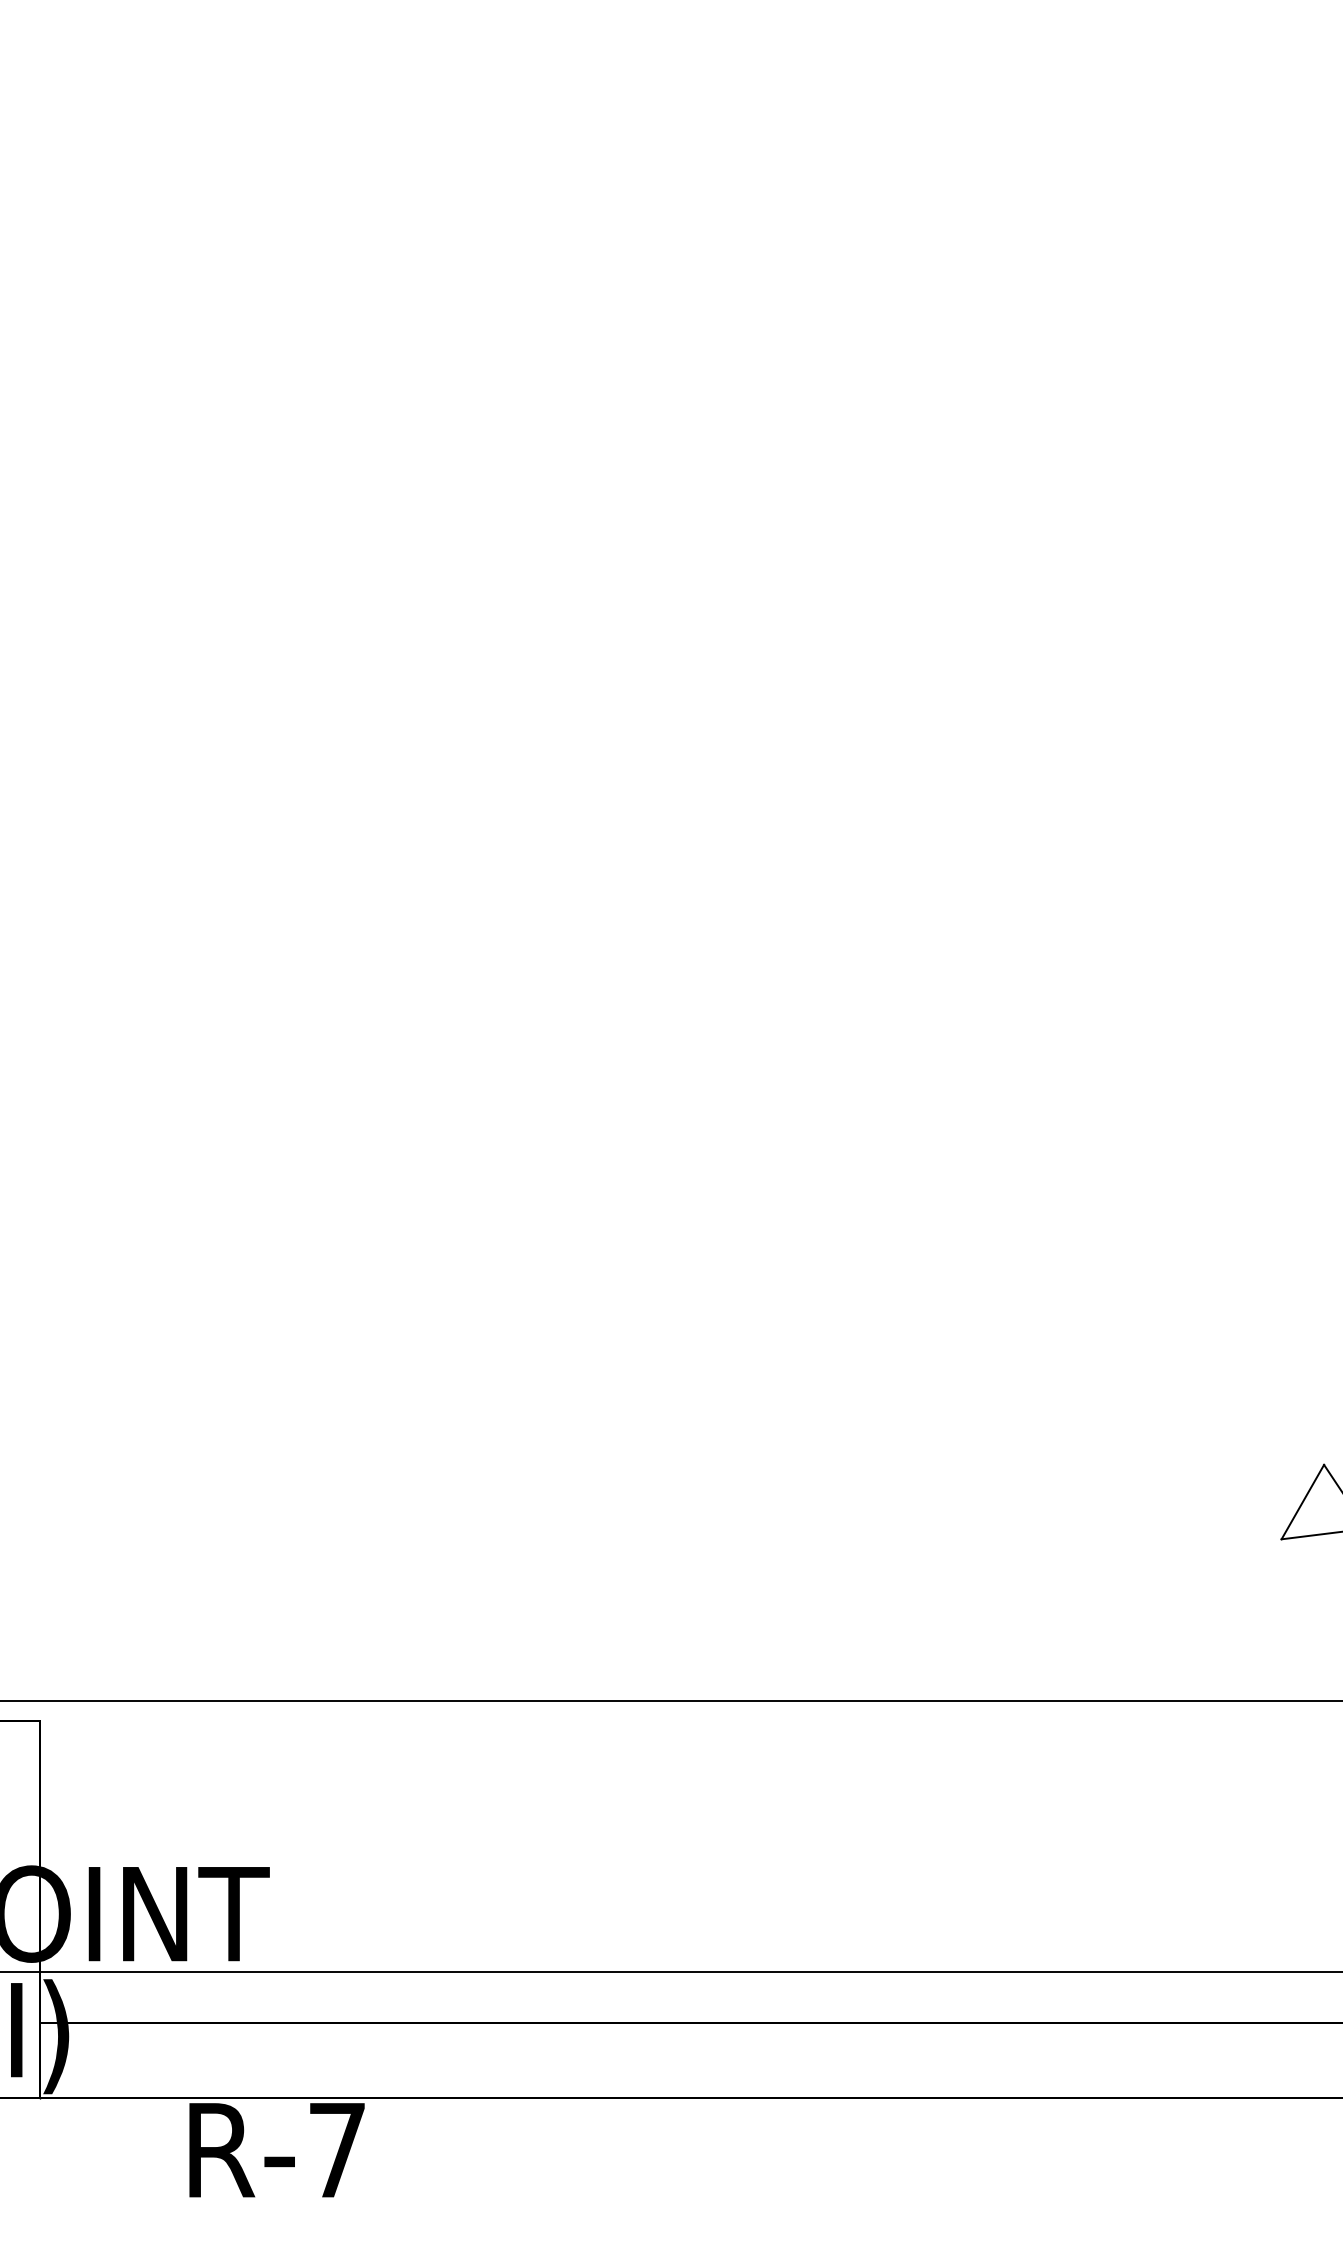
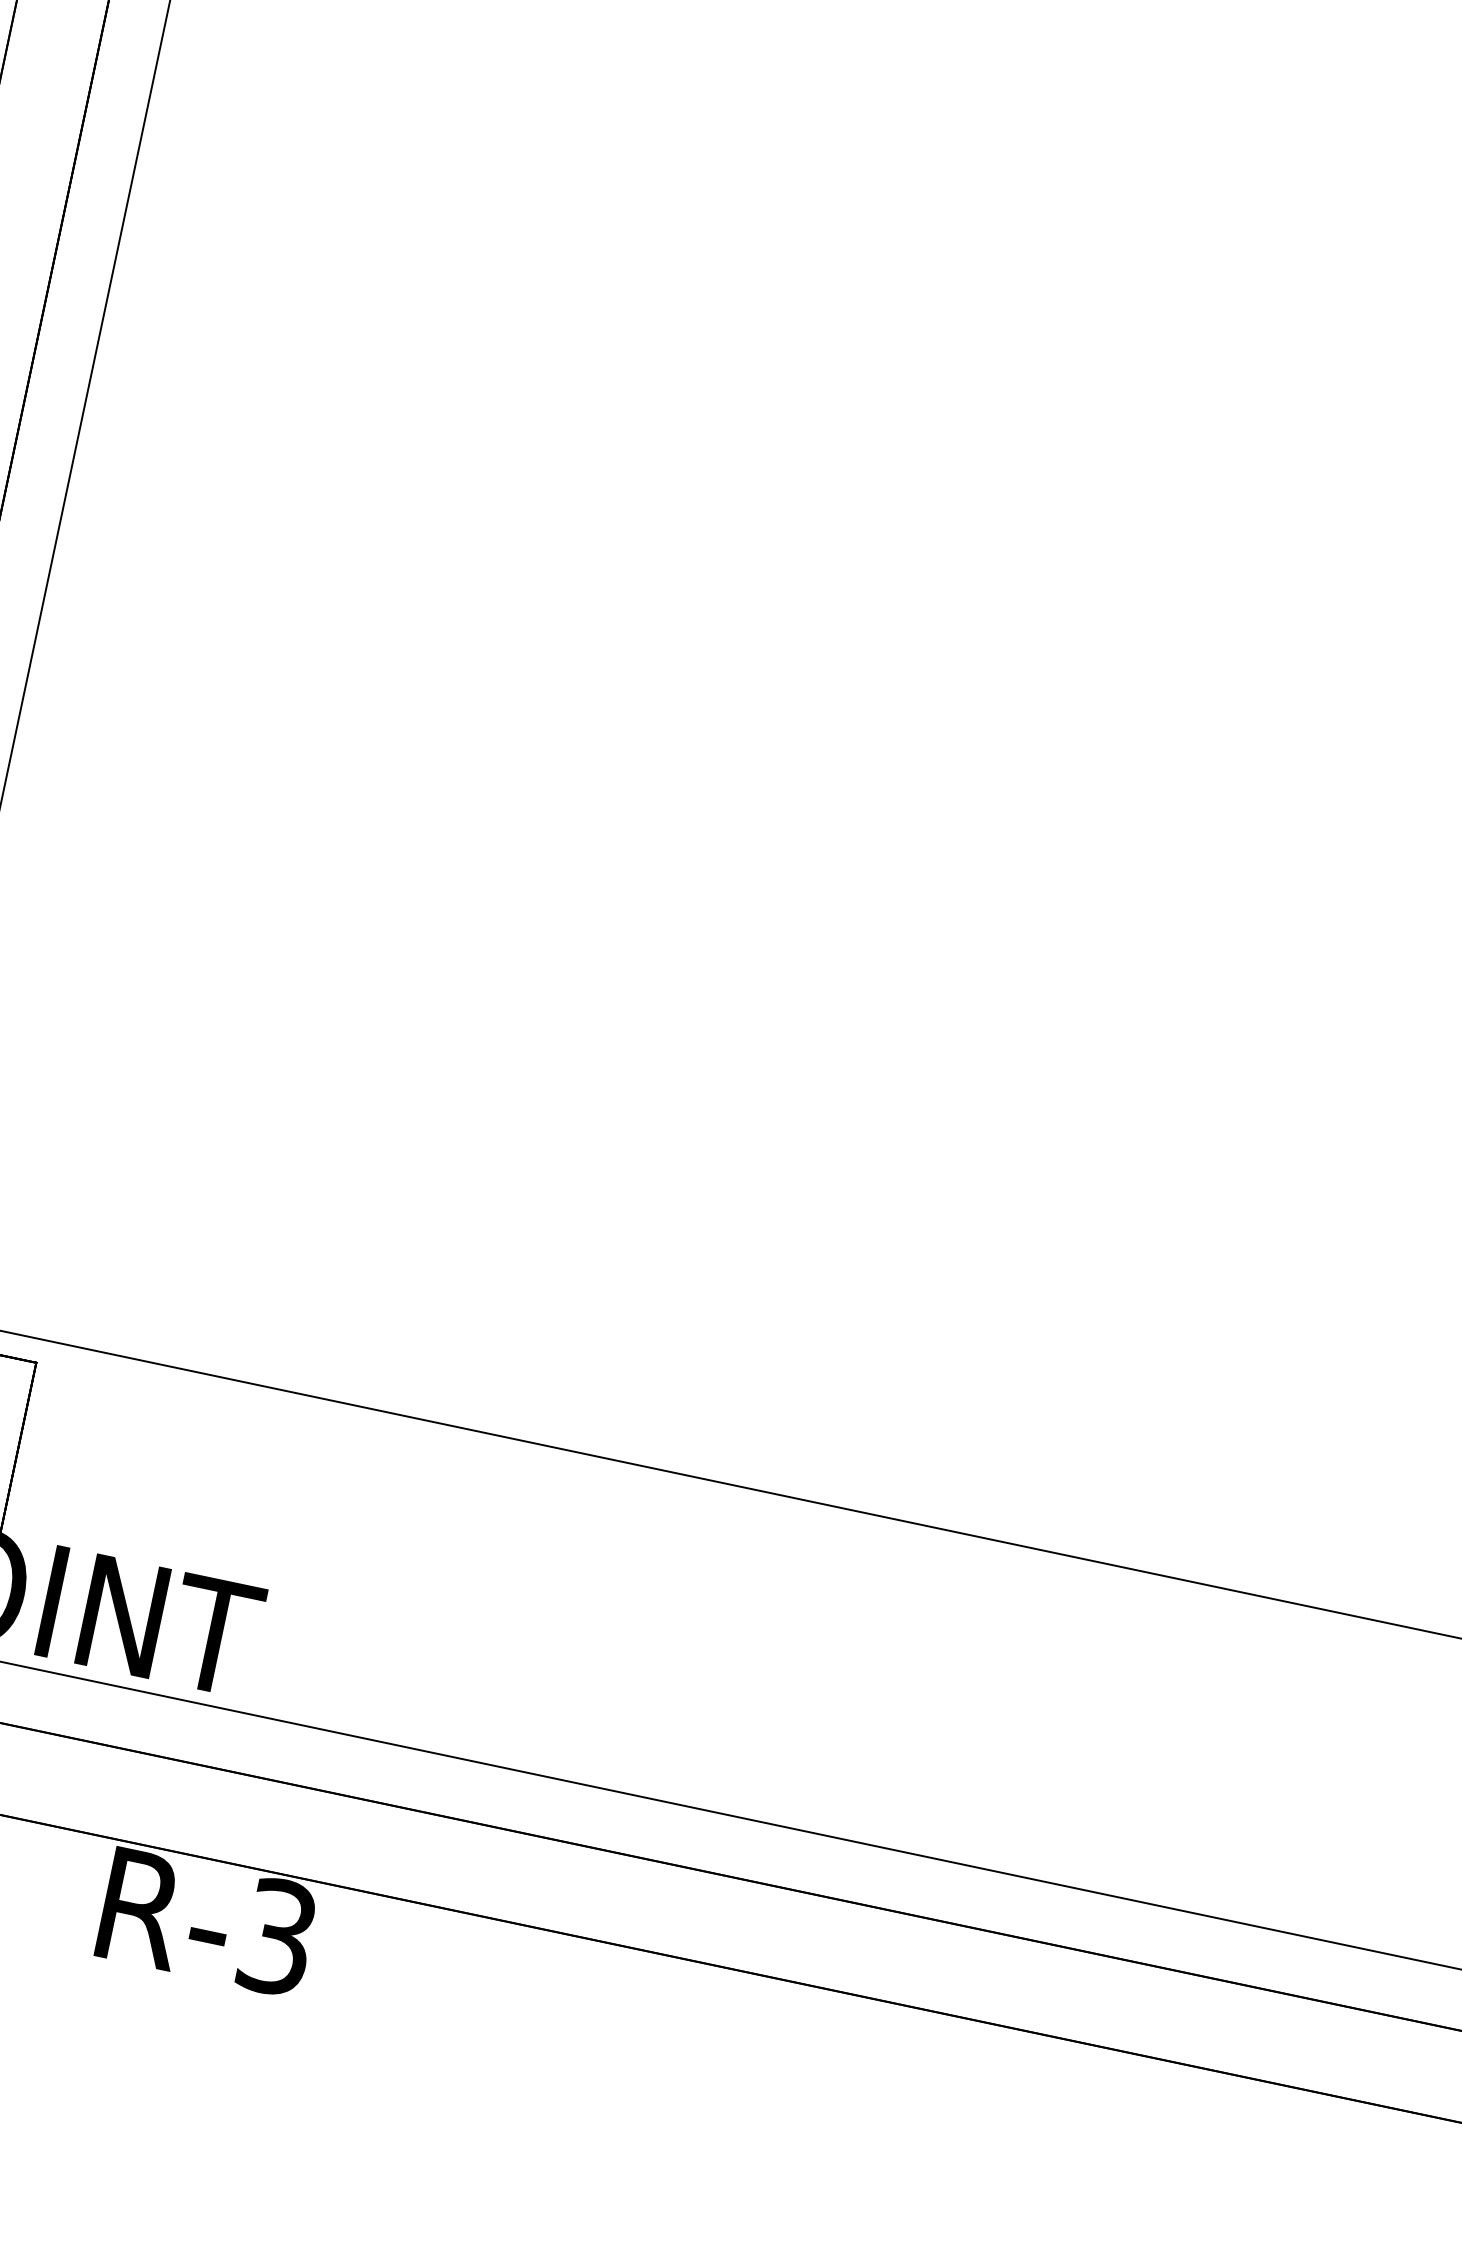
text: (337, 2150) -> (277, 1937), R-7 -> R-3

